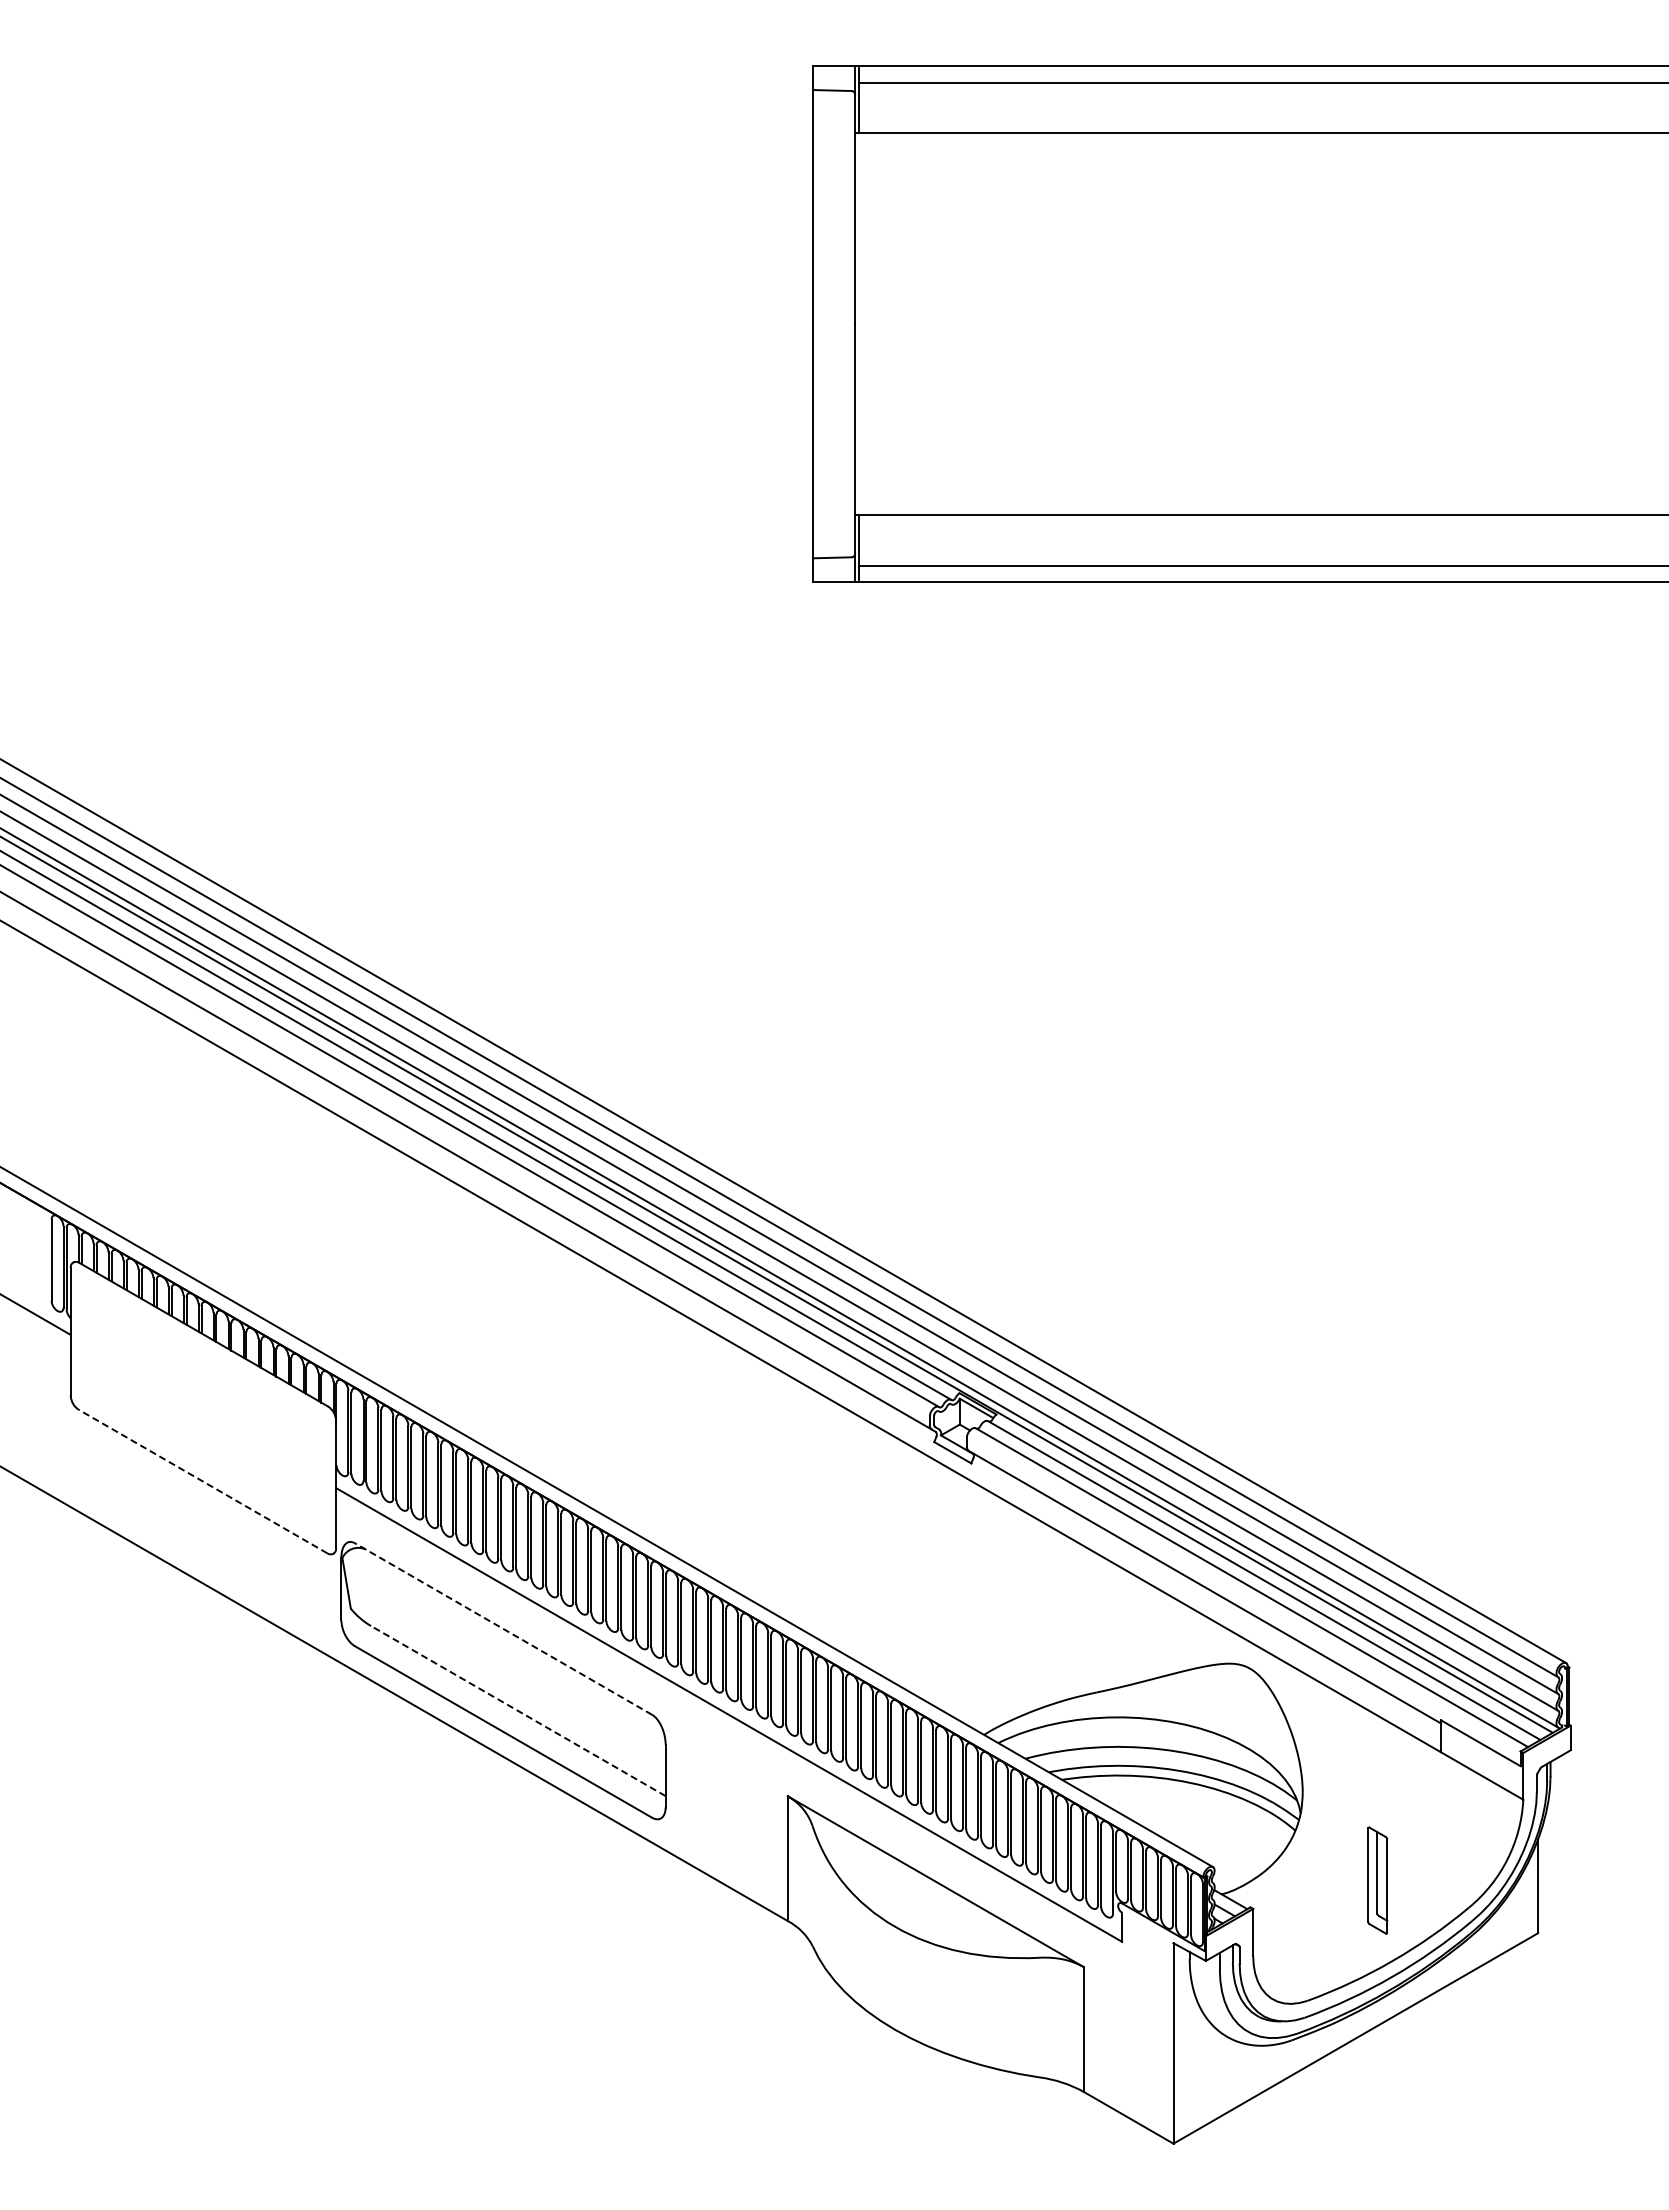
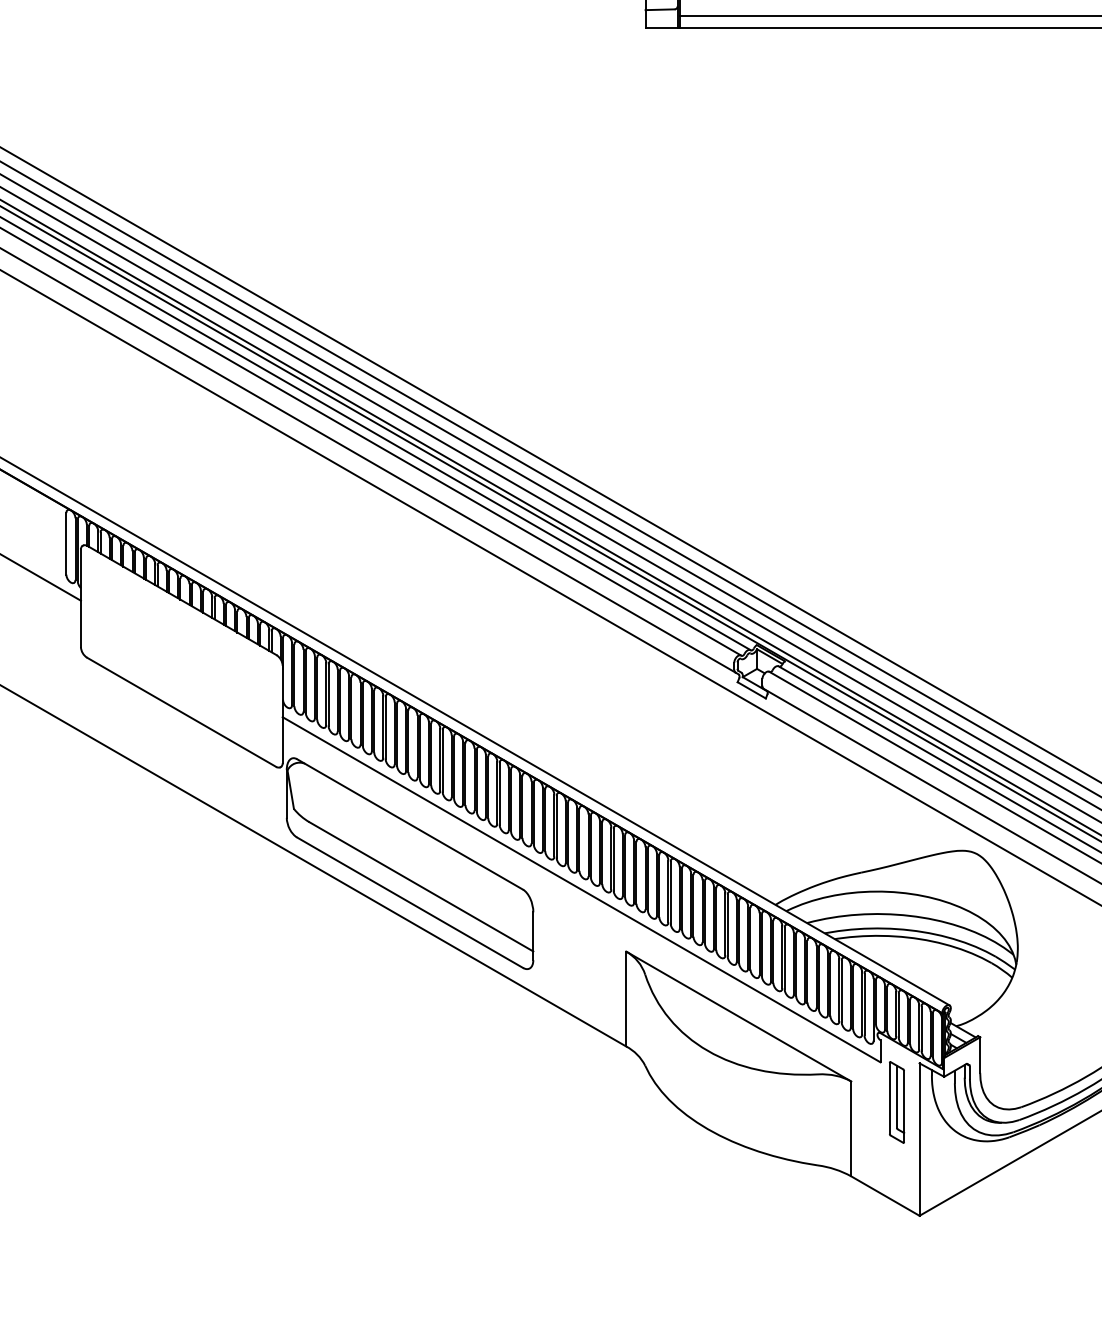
line: (202, 1481) -> (181, 712), dashed -> solid
line: (503, 1629) -> (410, 824), dashed -> solid
line: (517, 1710) -> (420, 886), dashed -> solid
part: (1377, 1880) -> (896, 1102), moved

